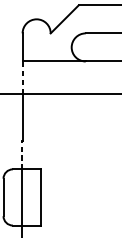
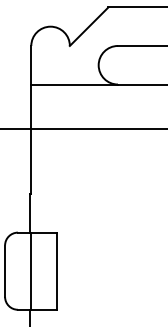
line: (22, 77) -> (31, 106), dashed -> solid
line: (21, 154) -> (29, 212), dashed -> solid

